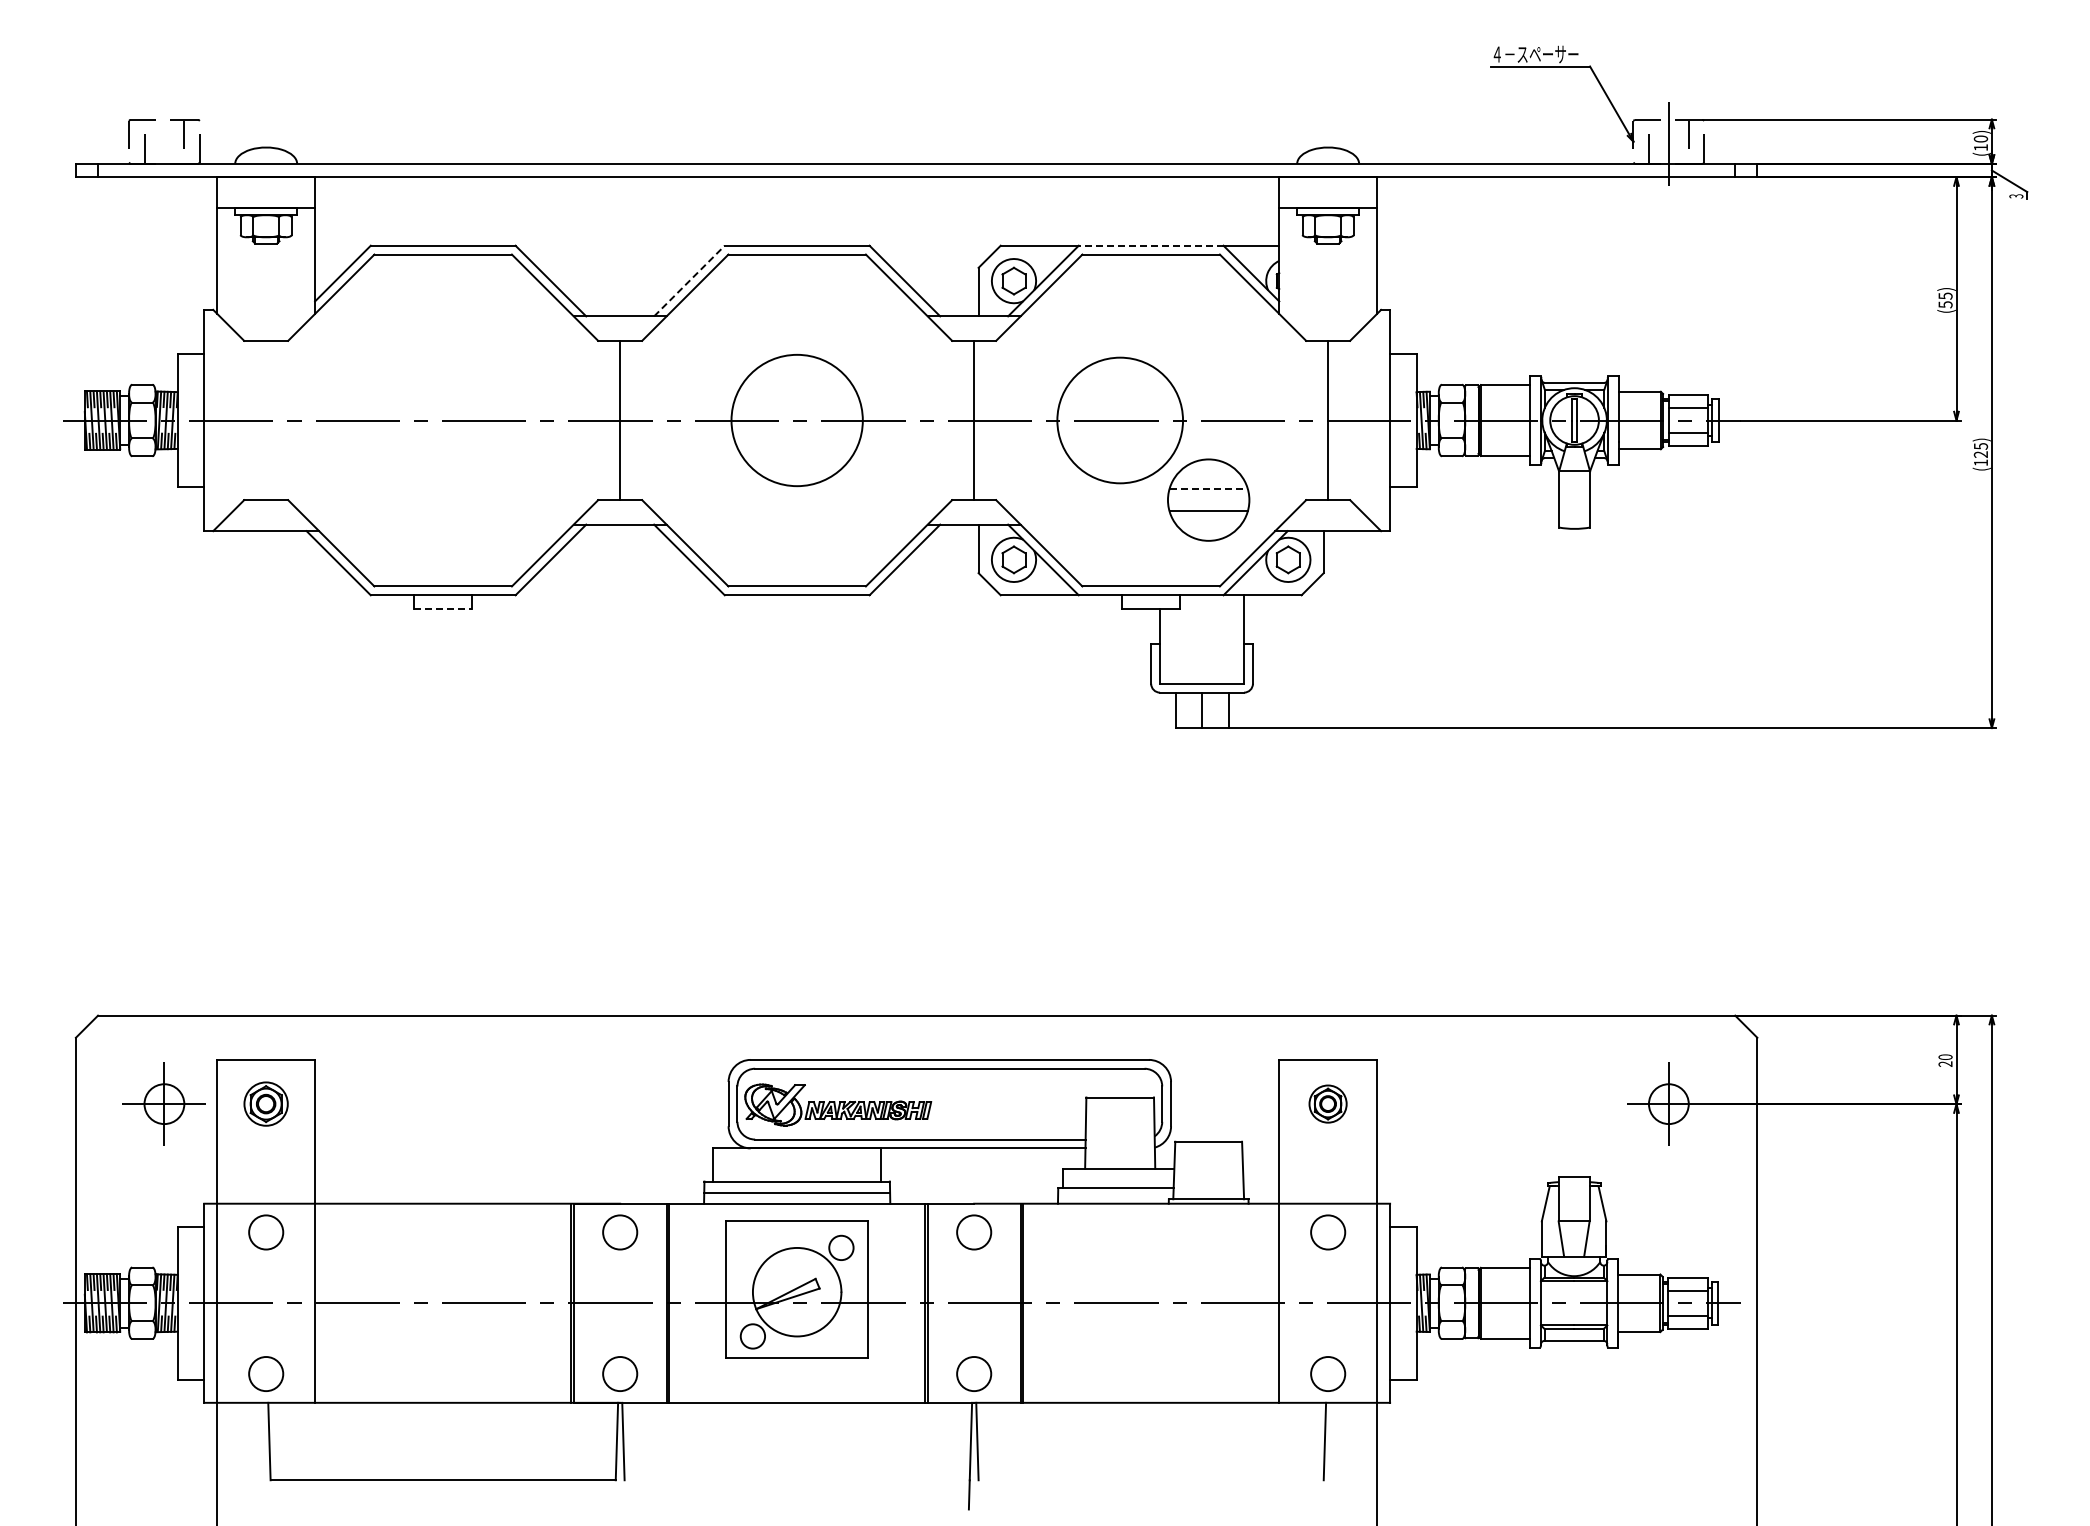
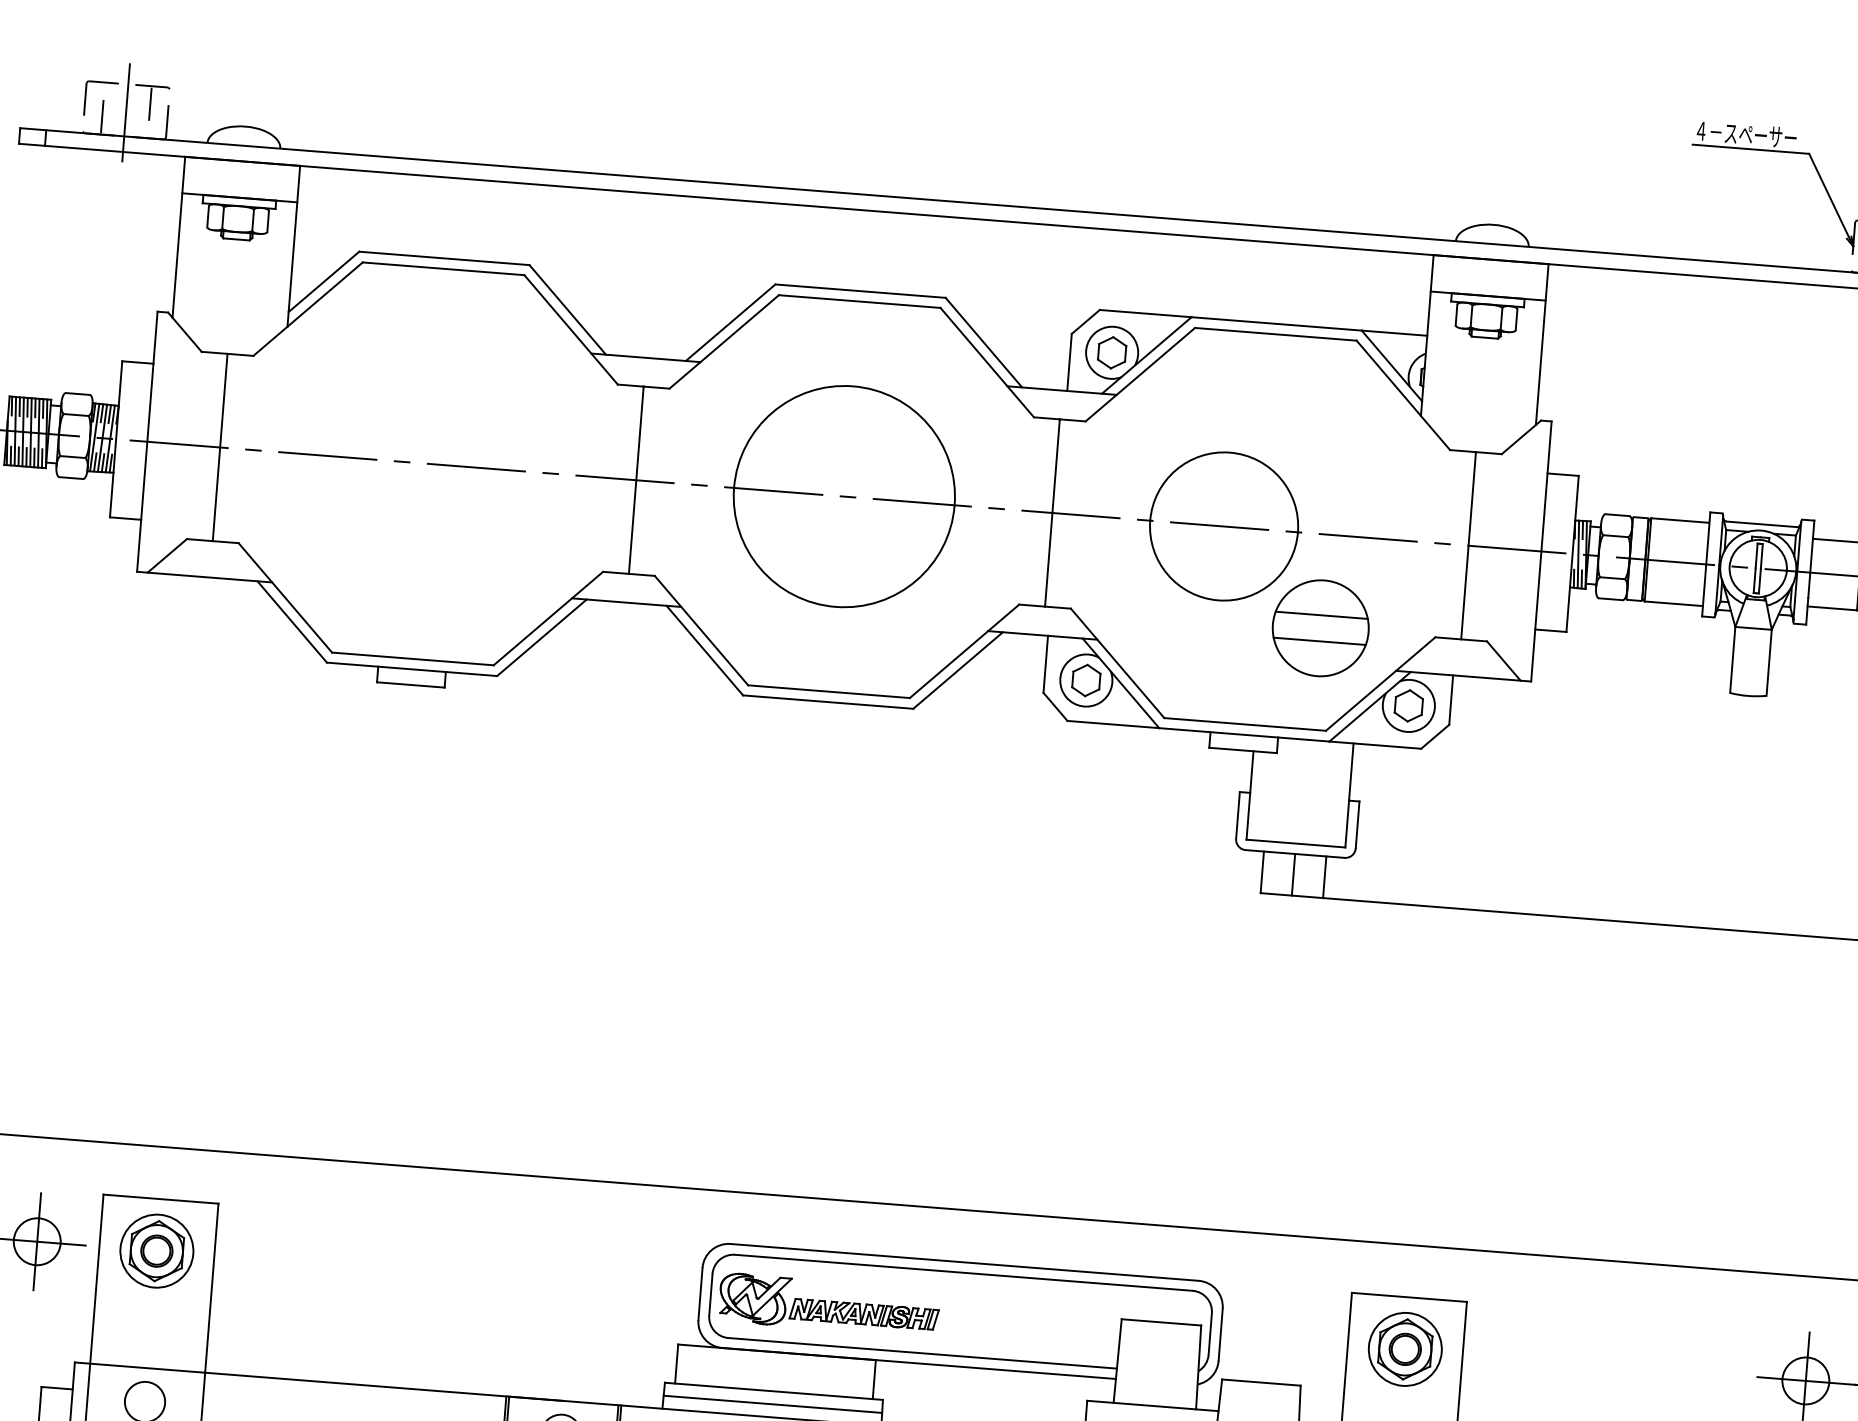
line: (164, 141) -> (126, 110), added
line: (1150, 245) -> (1275, 323), dashed -> solid
line: (689, 281) -> (730, 323), dashed -> solid
line: (266, 420) -> (220, 447), added
circle: (796, 420) -> (843, 496), size x1.43
line: (1209, 489) -> (1322, 615), dashed -> solid
line: (443, 608) -> (411, 684), dashed -> solid
part: (265, 1103) -> (156, 1250), size x1.43
part: (1327, 1103) -> (1404, 1348), size x1.67

